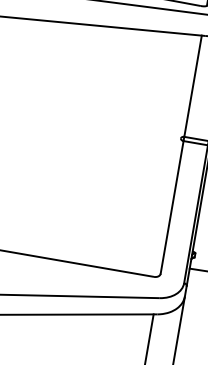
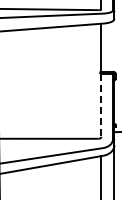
line: (172, 207) -> (101, 105), solid -> dashed

